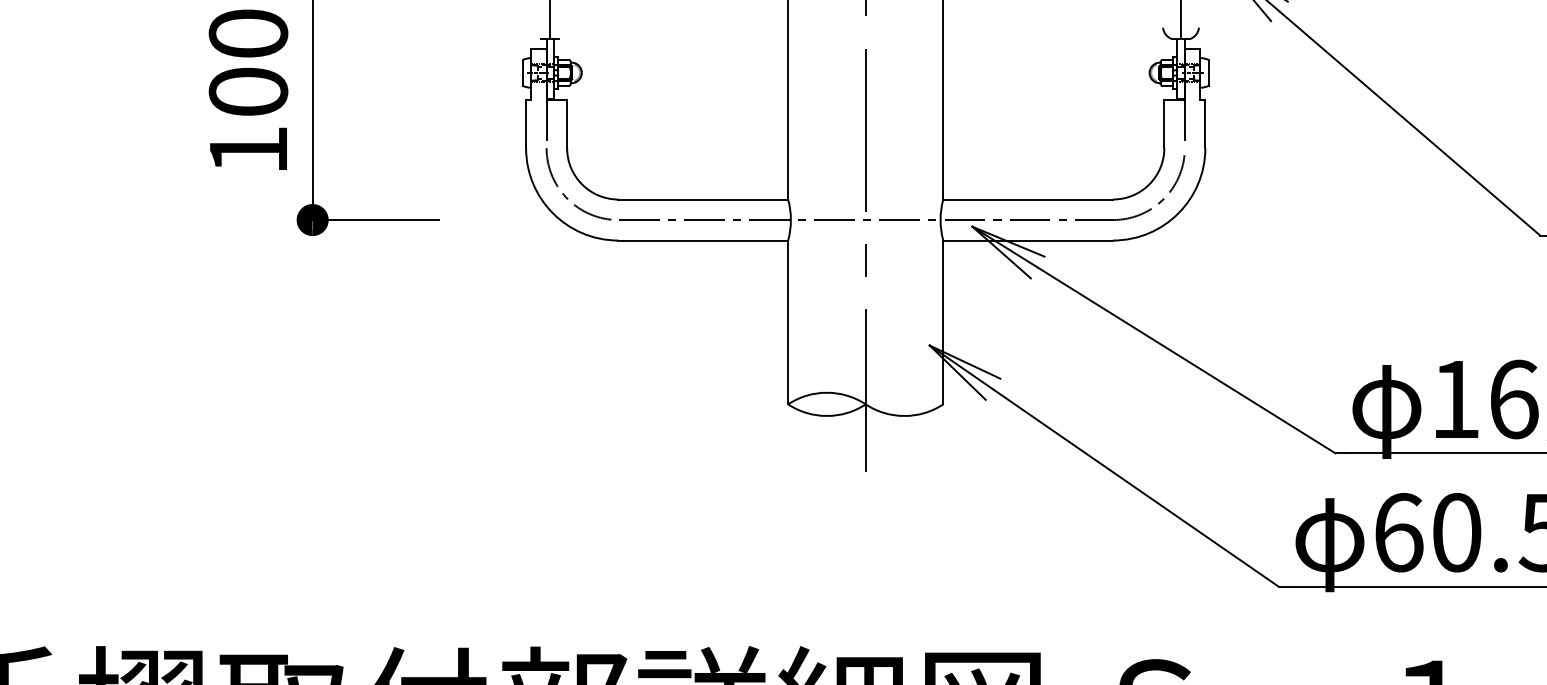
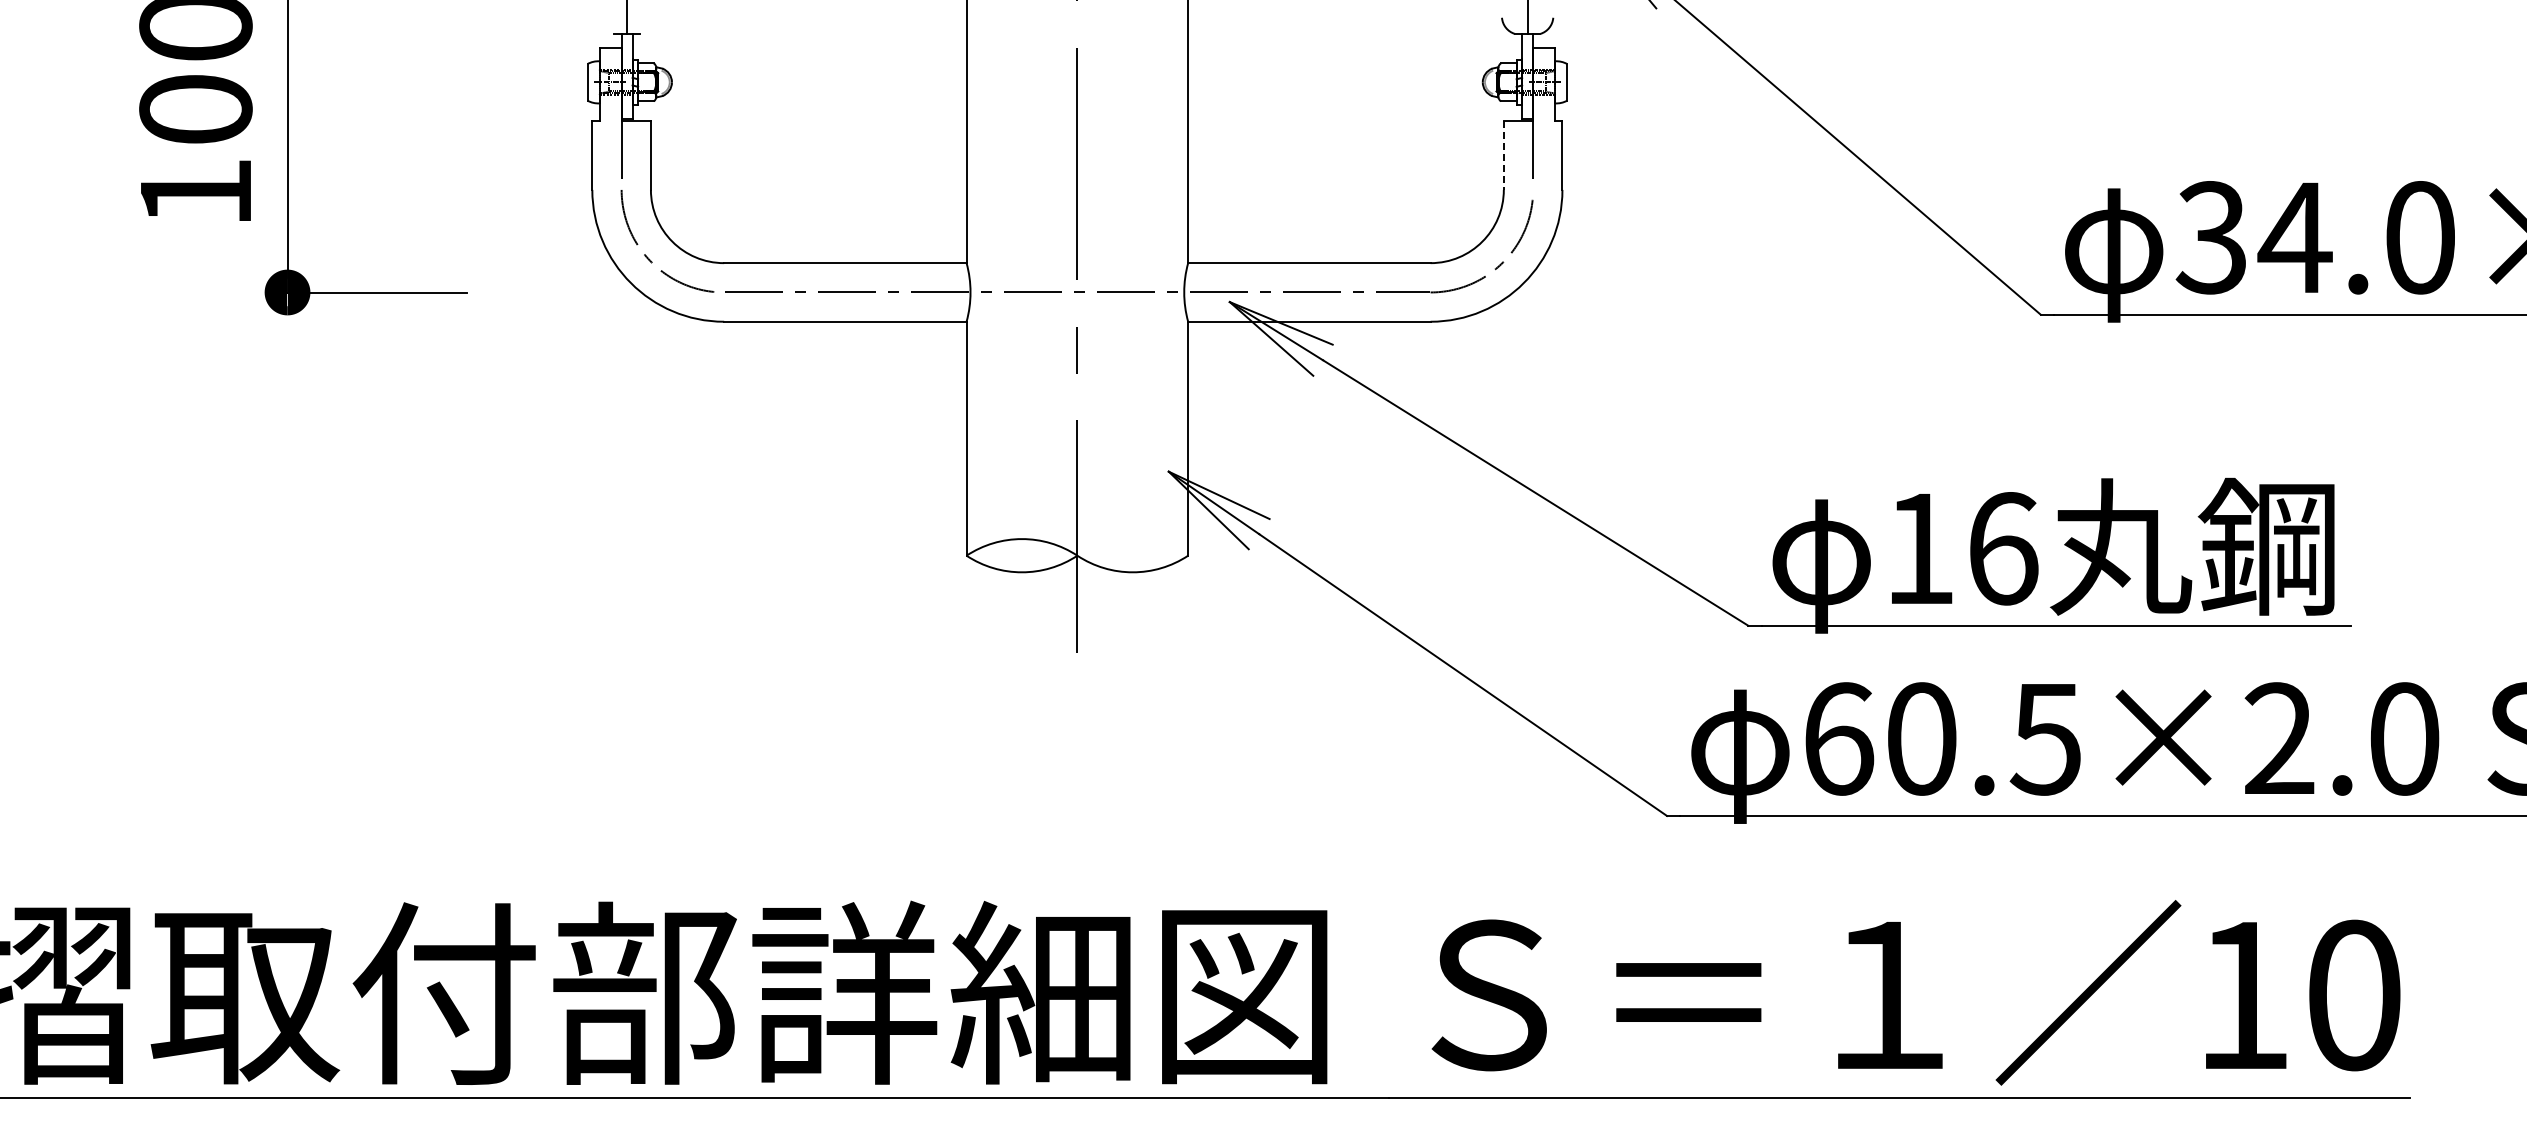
line: (1164, 124) -> (1503, 155), solid -> dashed

